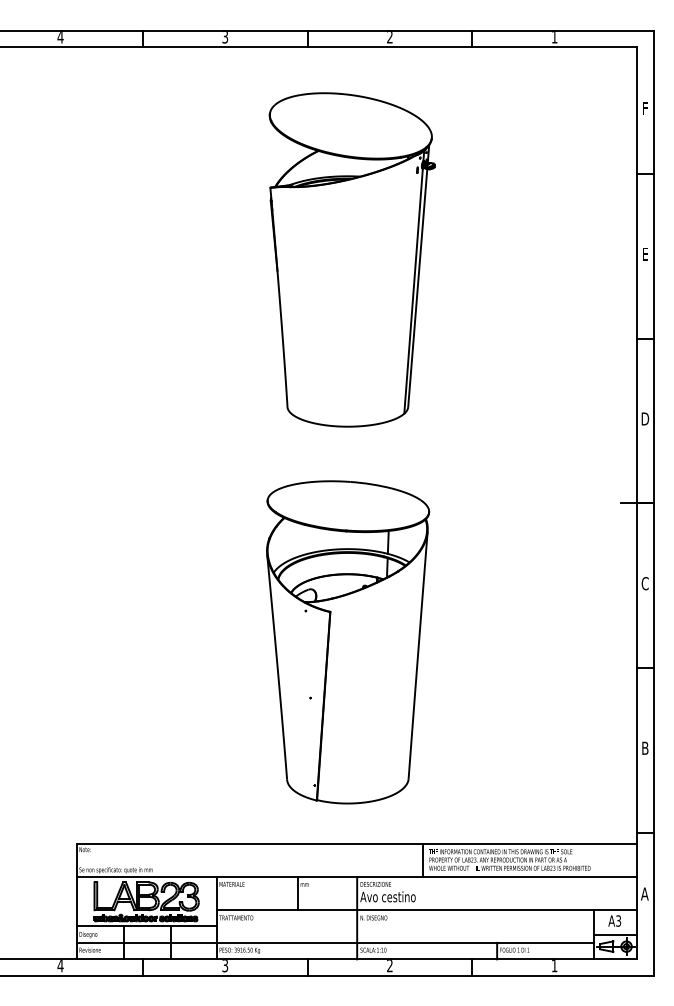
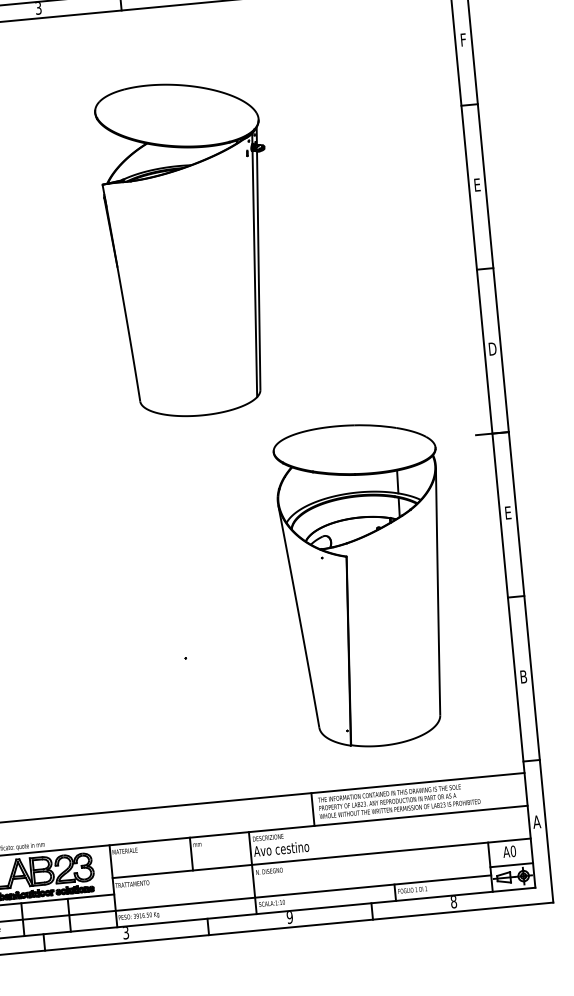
part: (351, 259) -> (190, 248), moved
text: (644, 583) -> (507, 512), C -> E
part: (348, 642) -> (367, 585), moved
text: (618, 920) -> (513, 850), A3 -> A0
text: (389, 966) -> (289, 918), 2 -> 9
text: (554, 966) -> (453, 902), 1 -> 8

